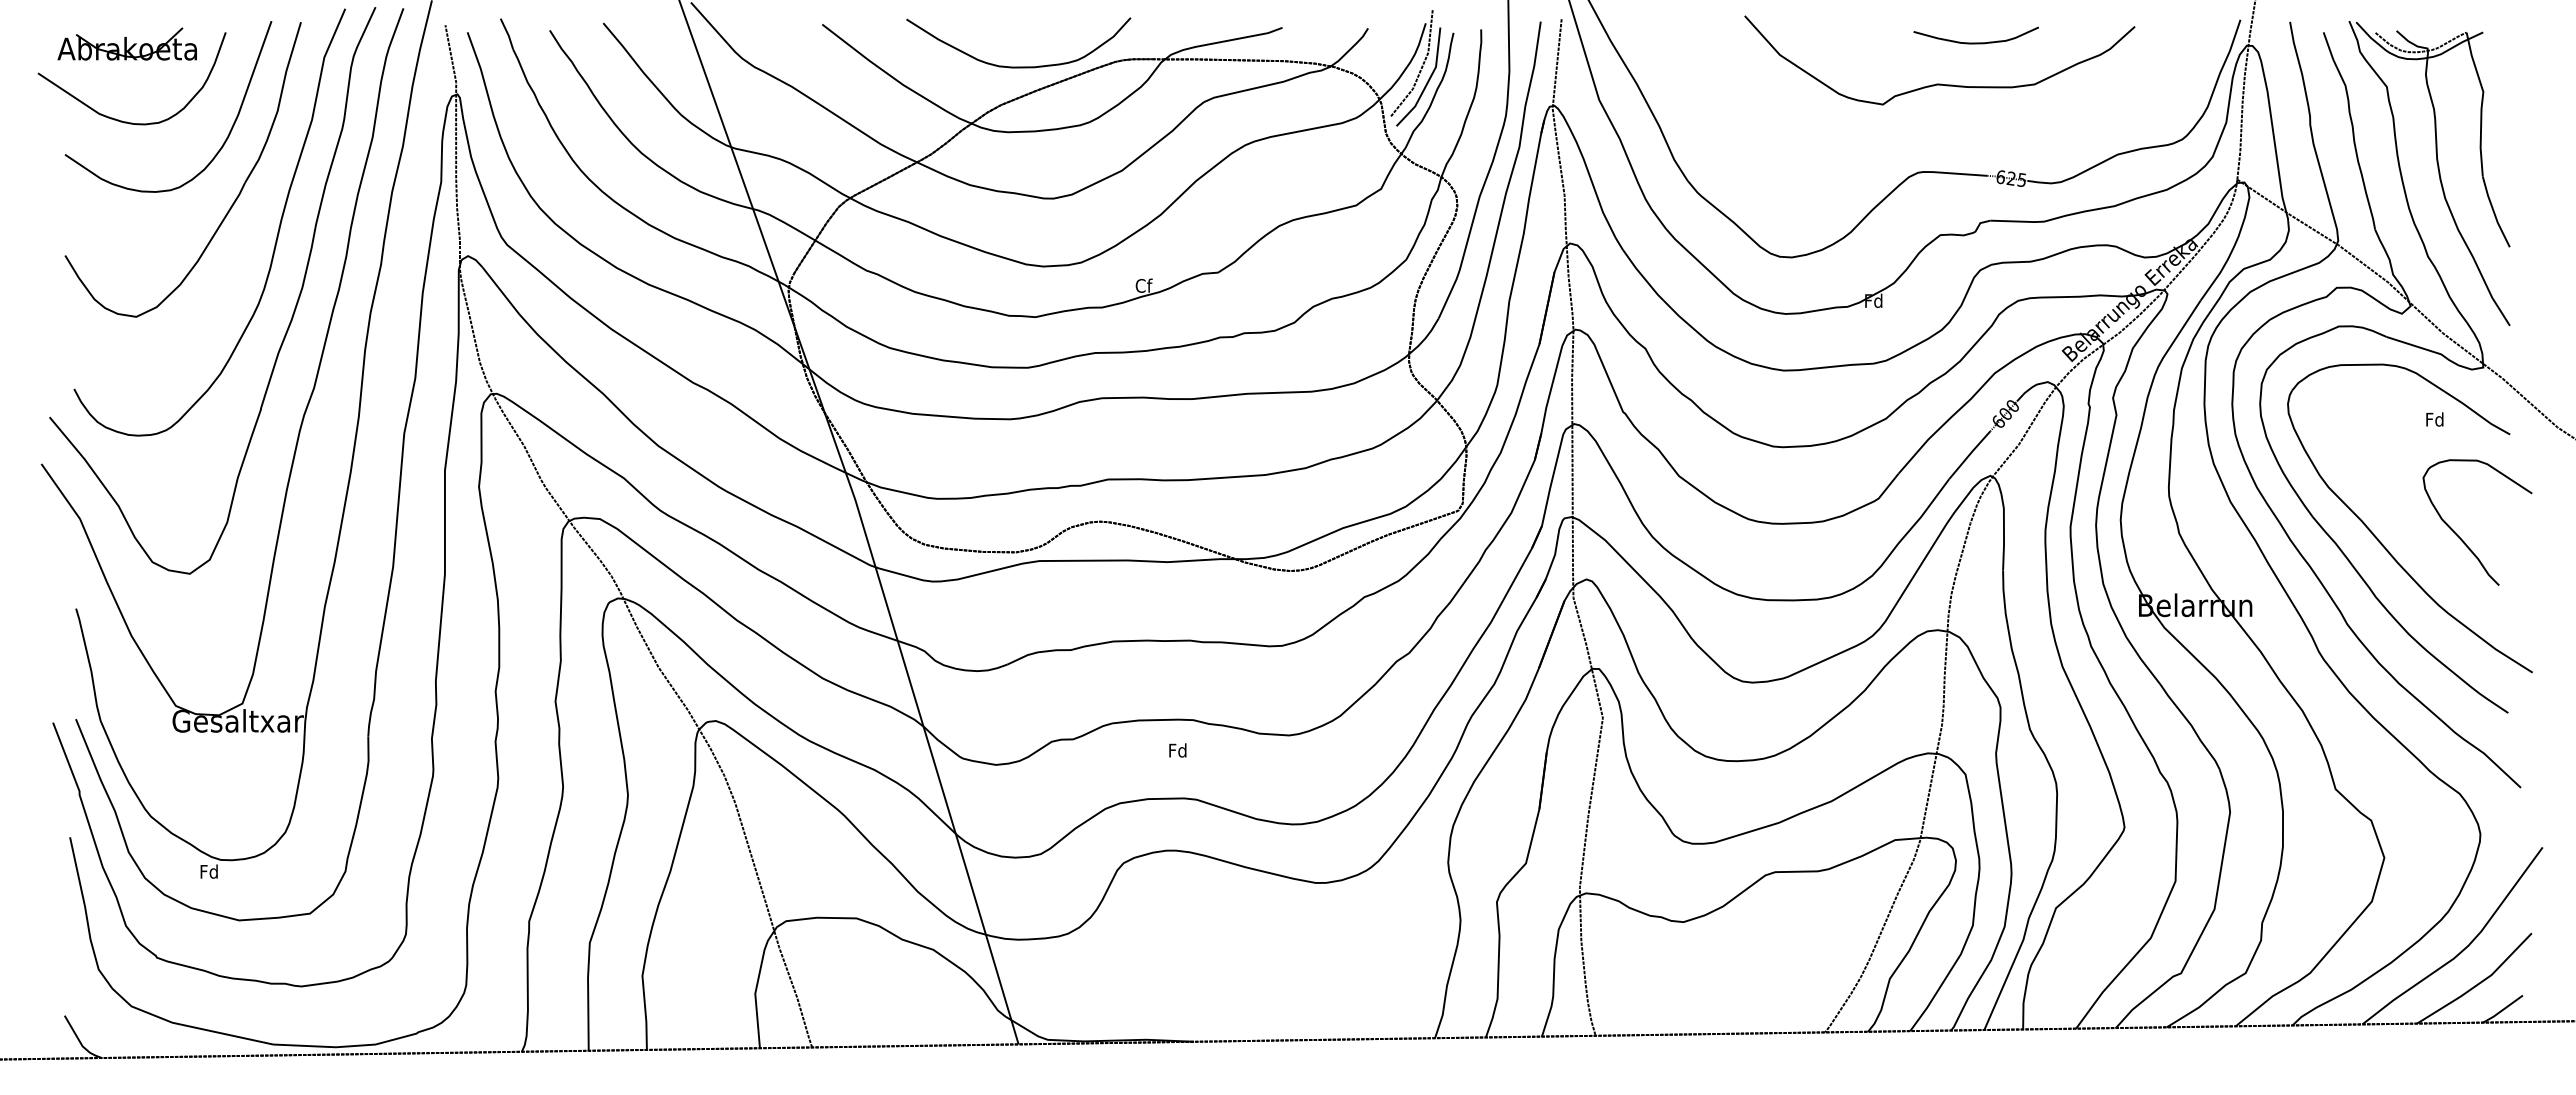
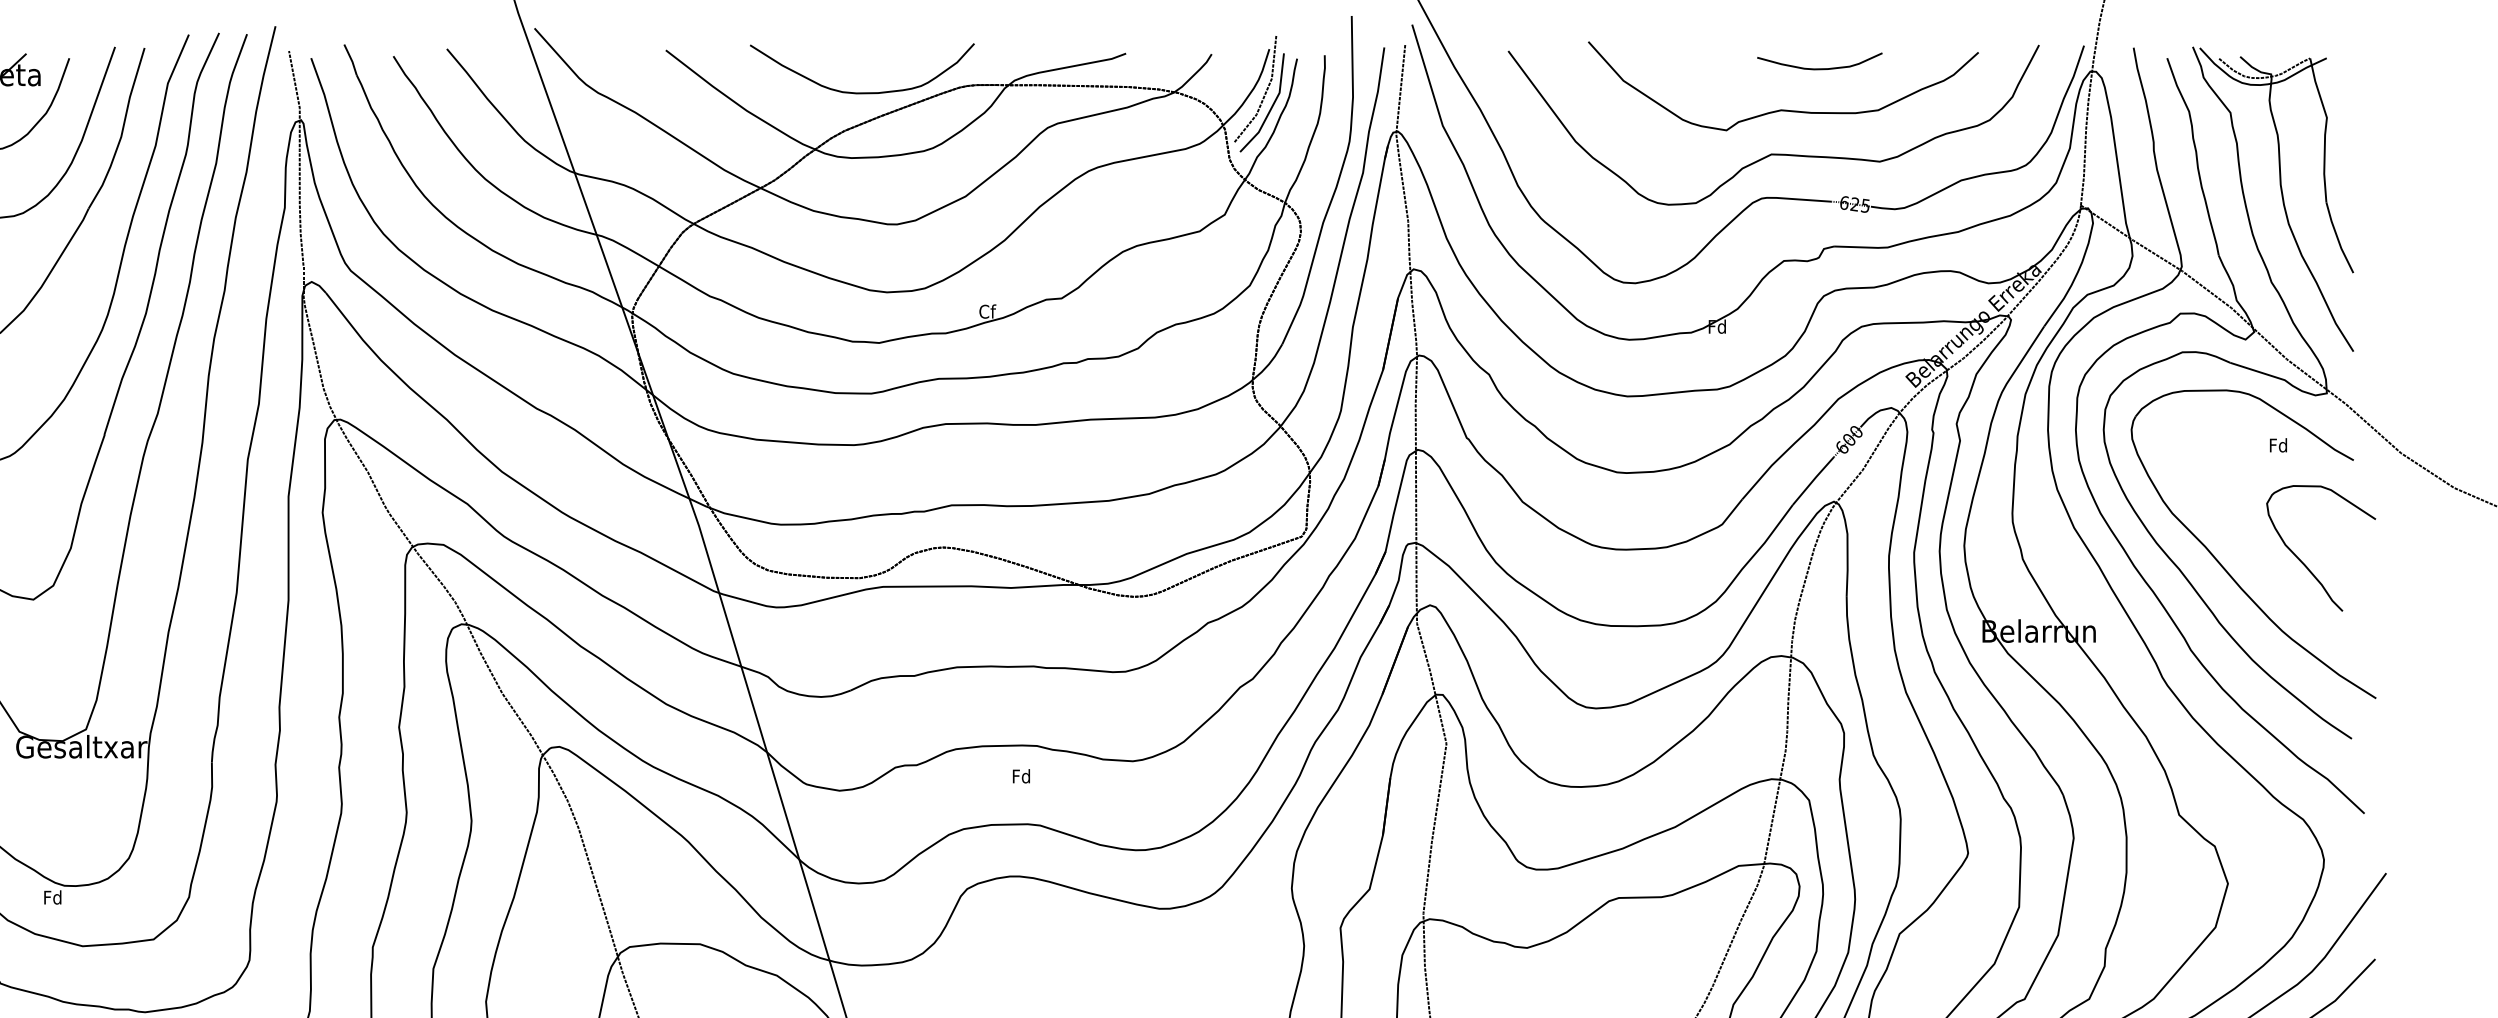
curve: (1930, 127) -> (1774, 153), added

